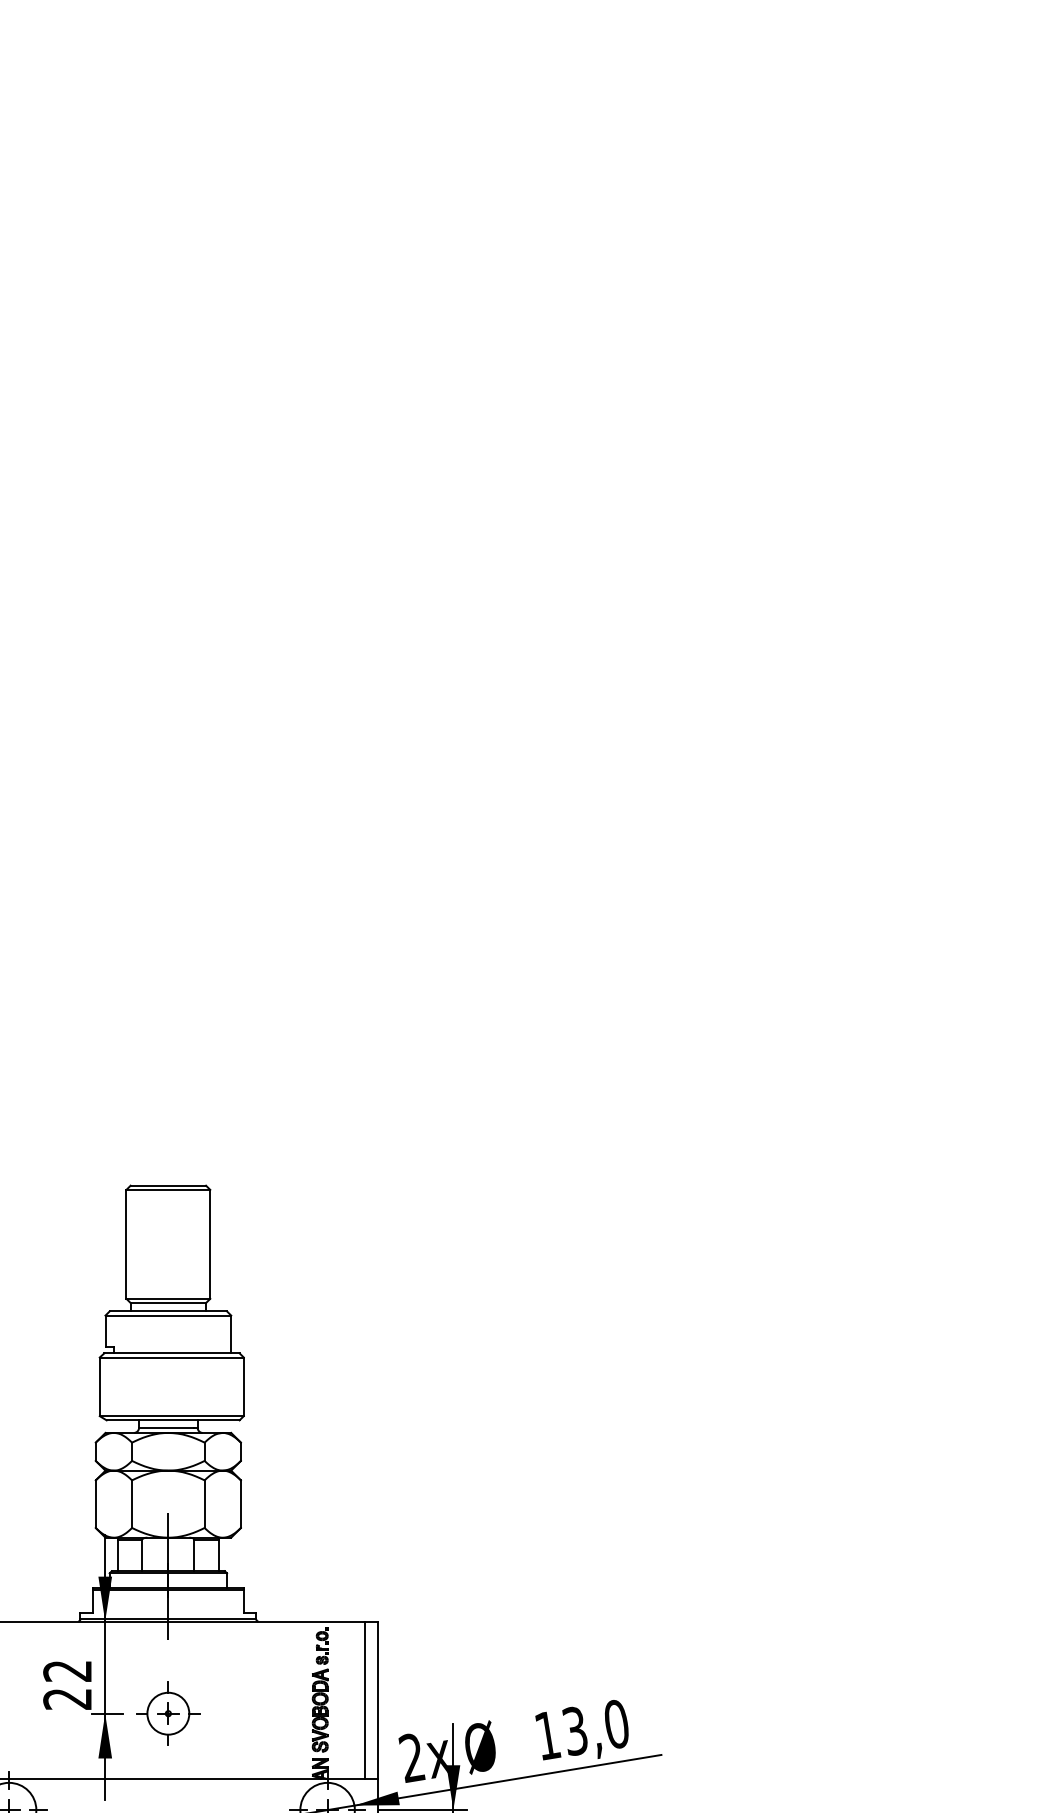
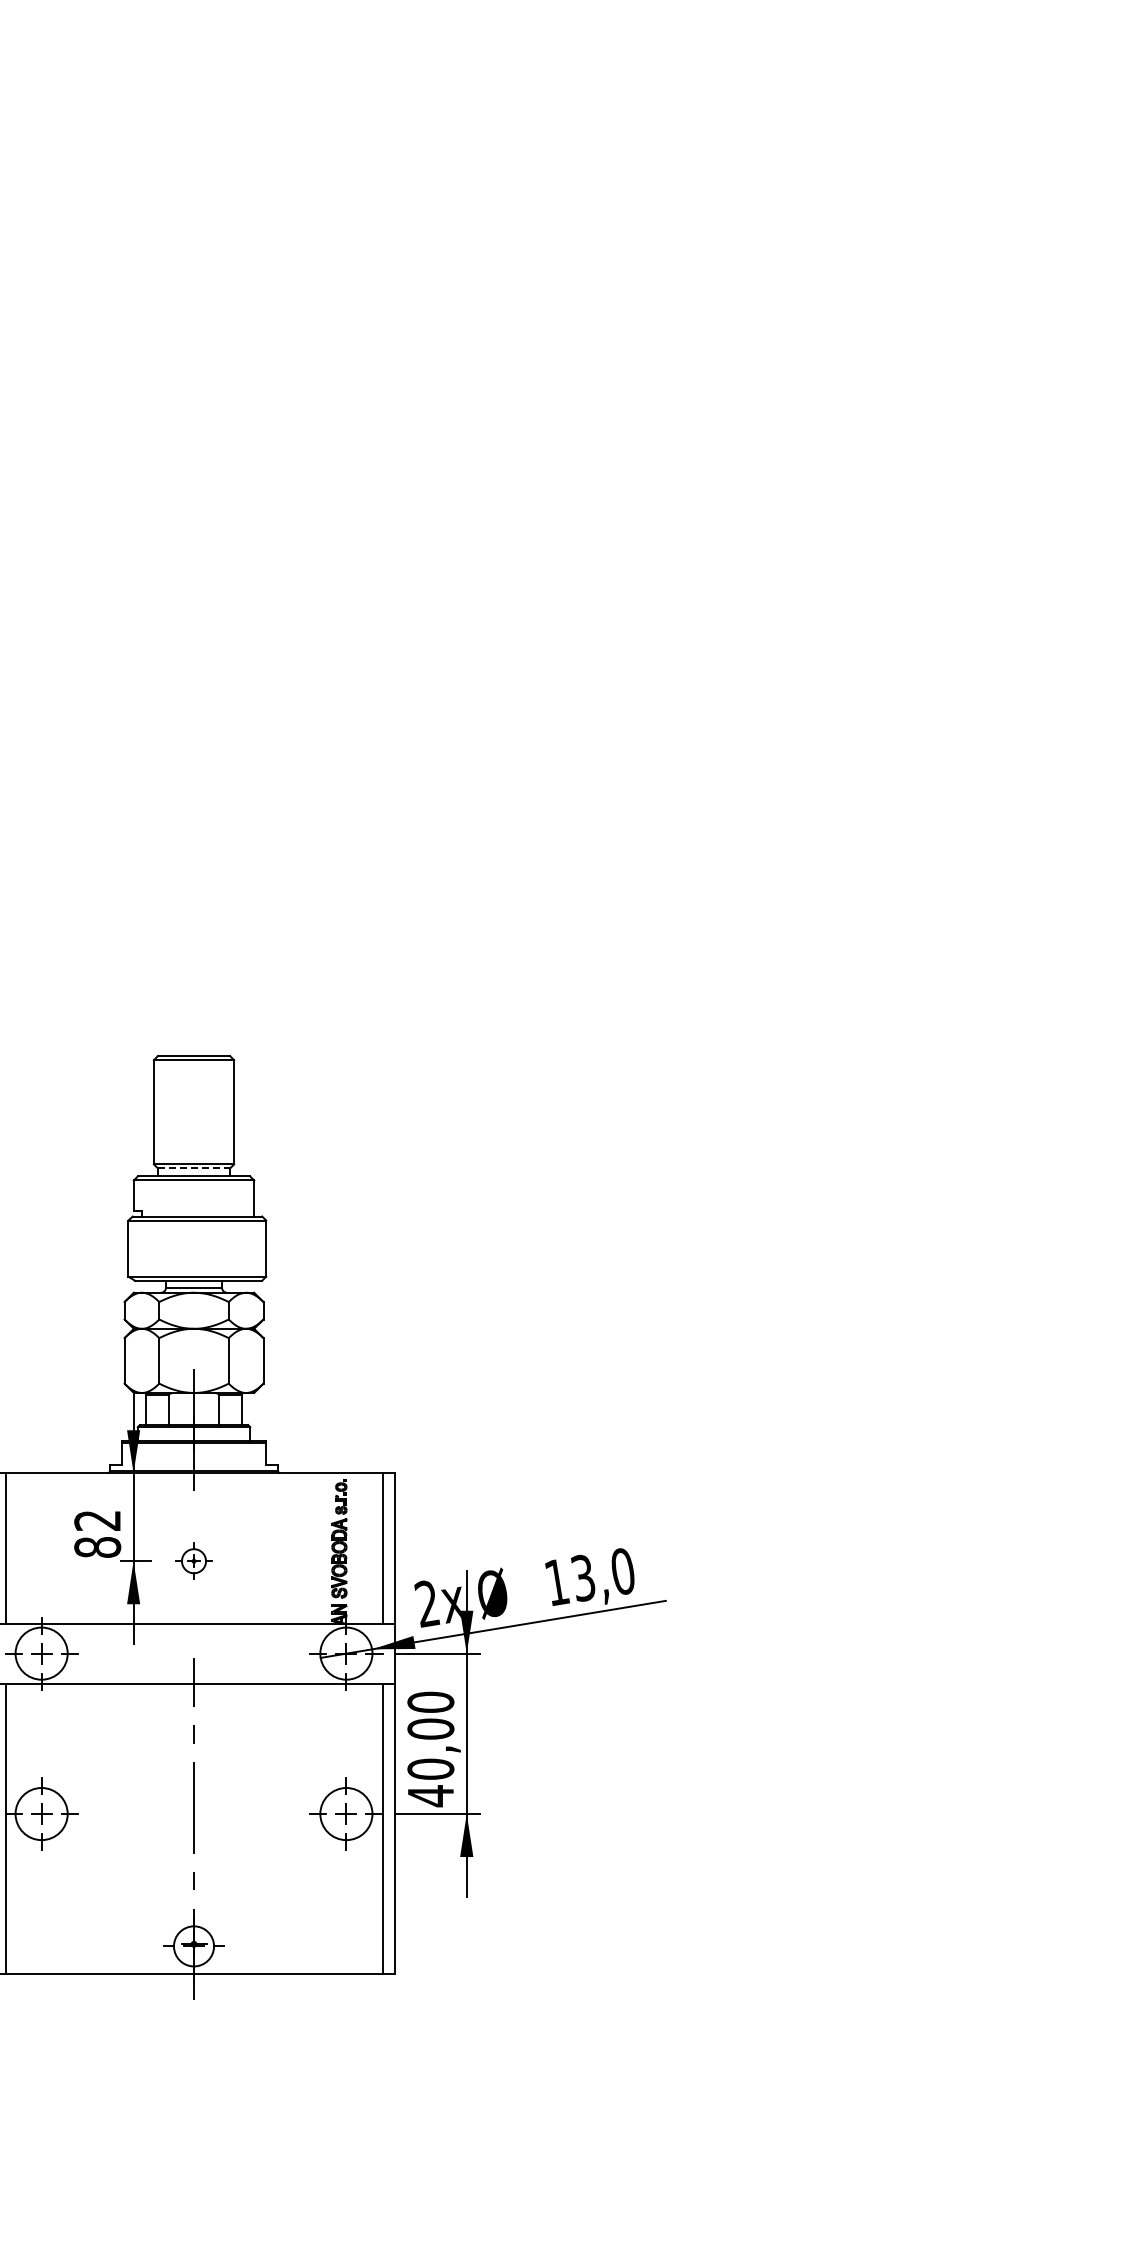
line: (168, 1303) -> (194, 1168), solid -> dashed
text: (67, 1699) -> (97, 1547), 22 -> 82
part: (167, 1712) -> (193, 1560), size x0.6

